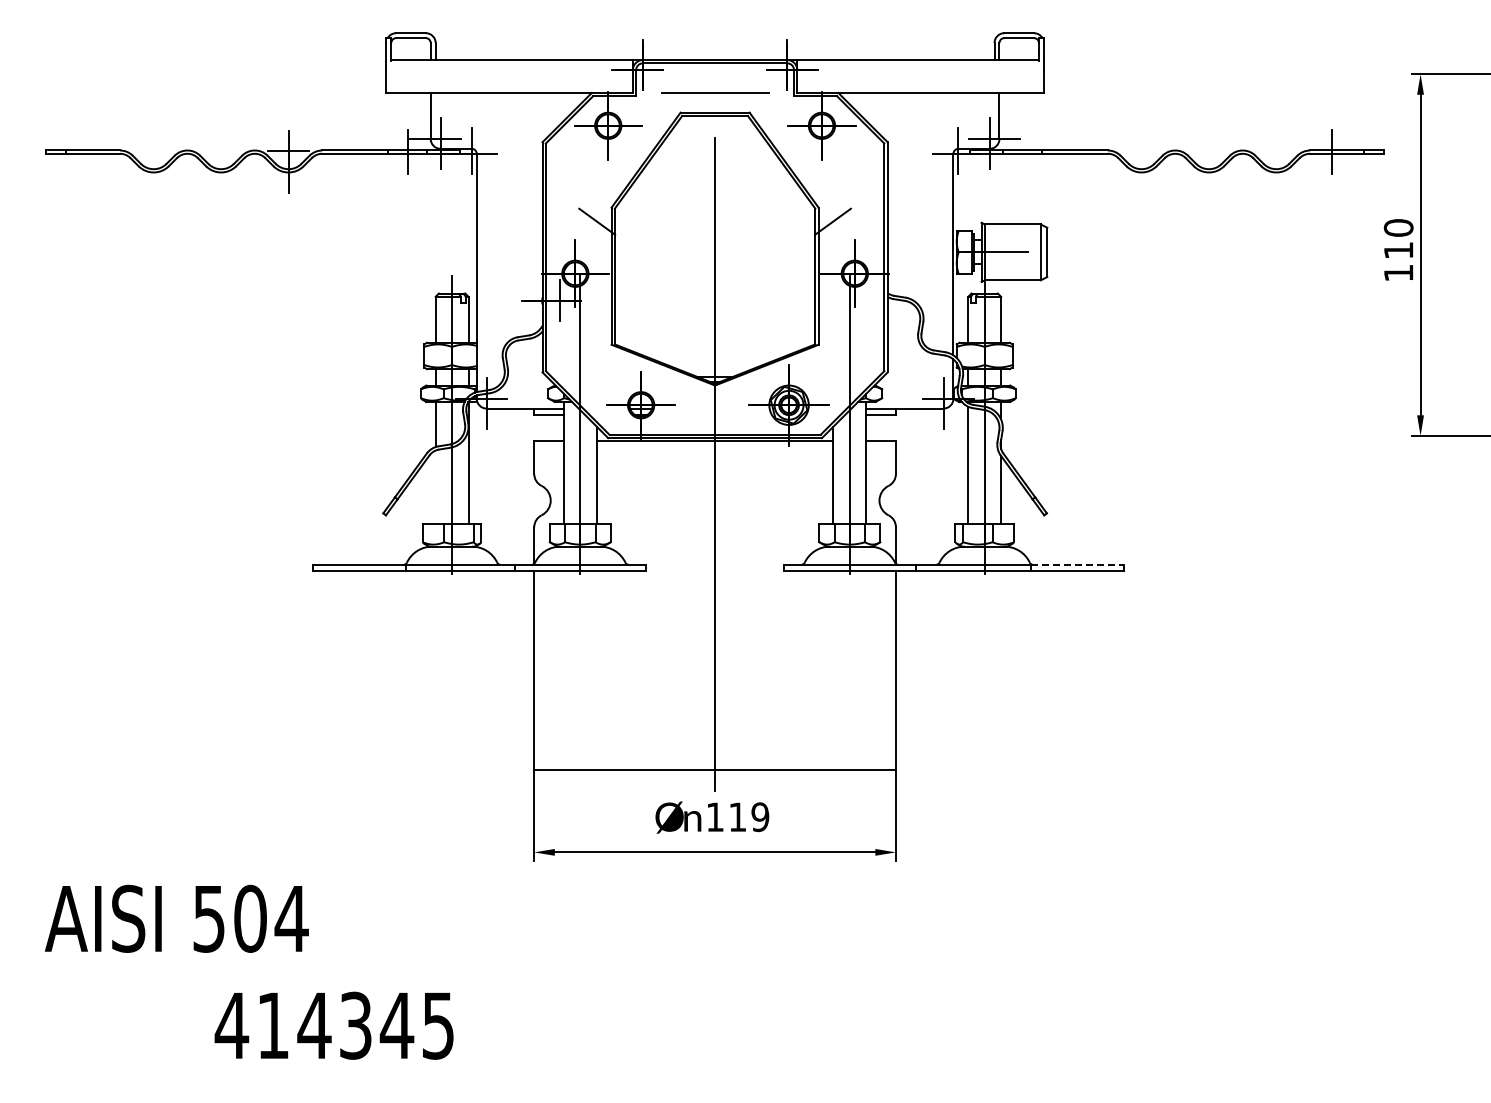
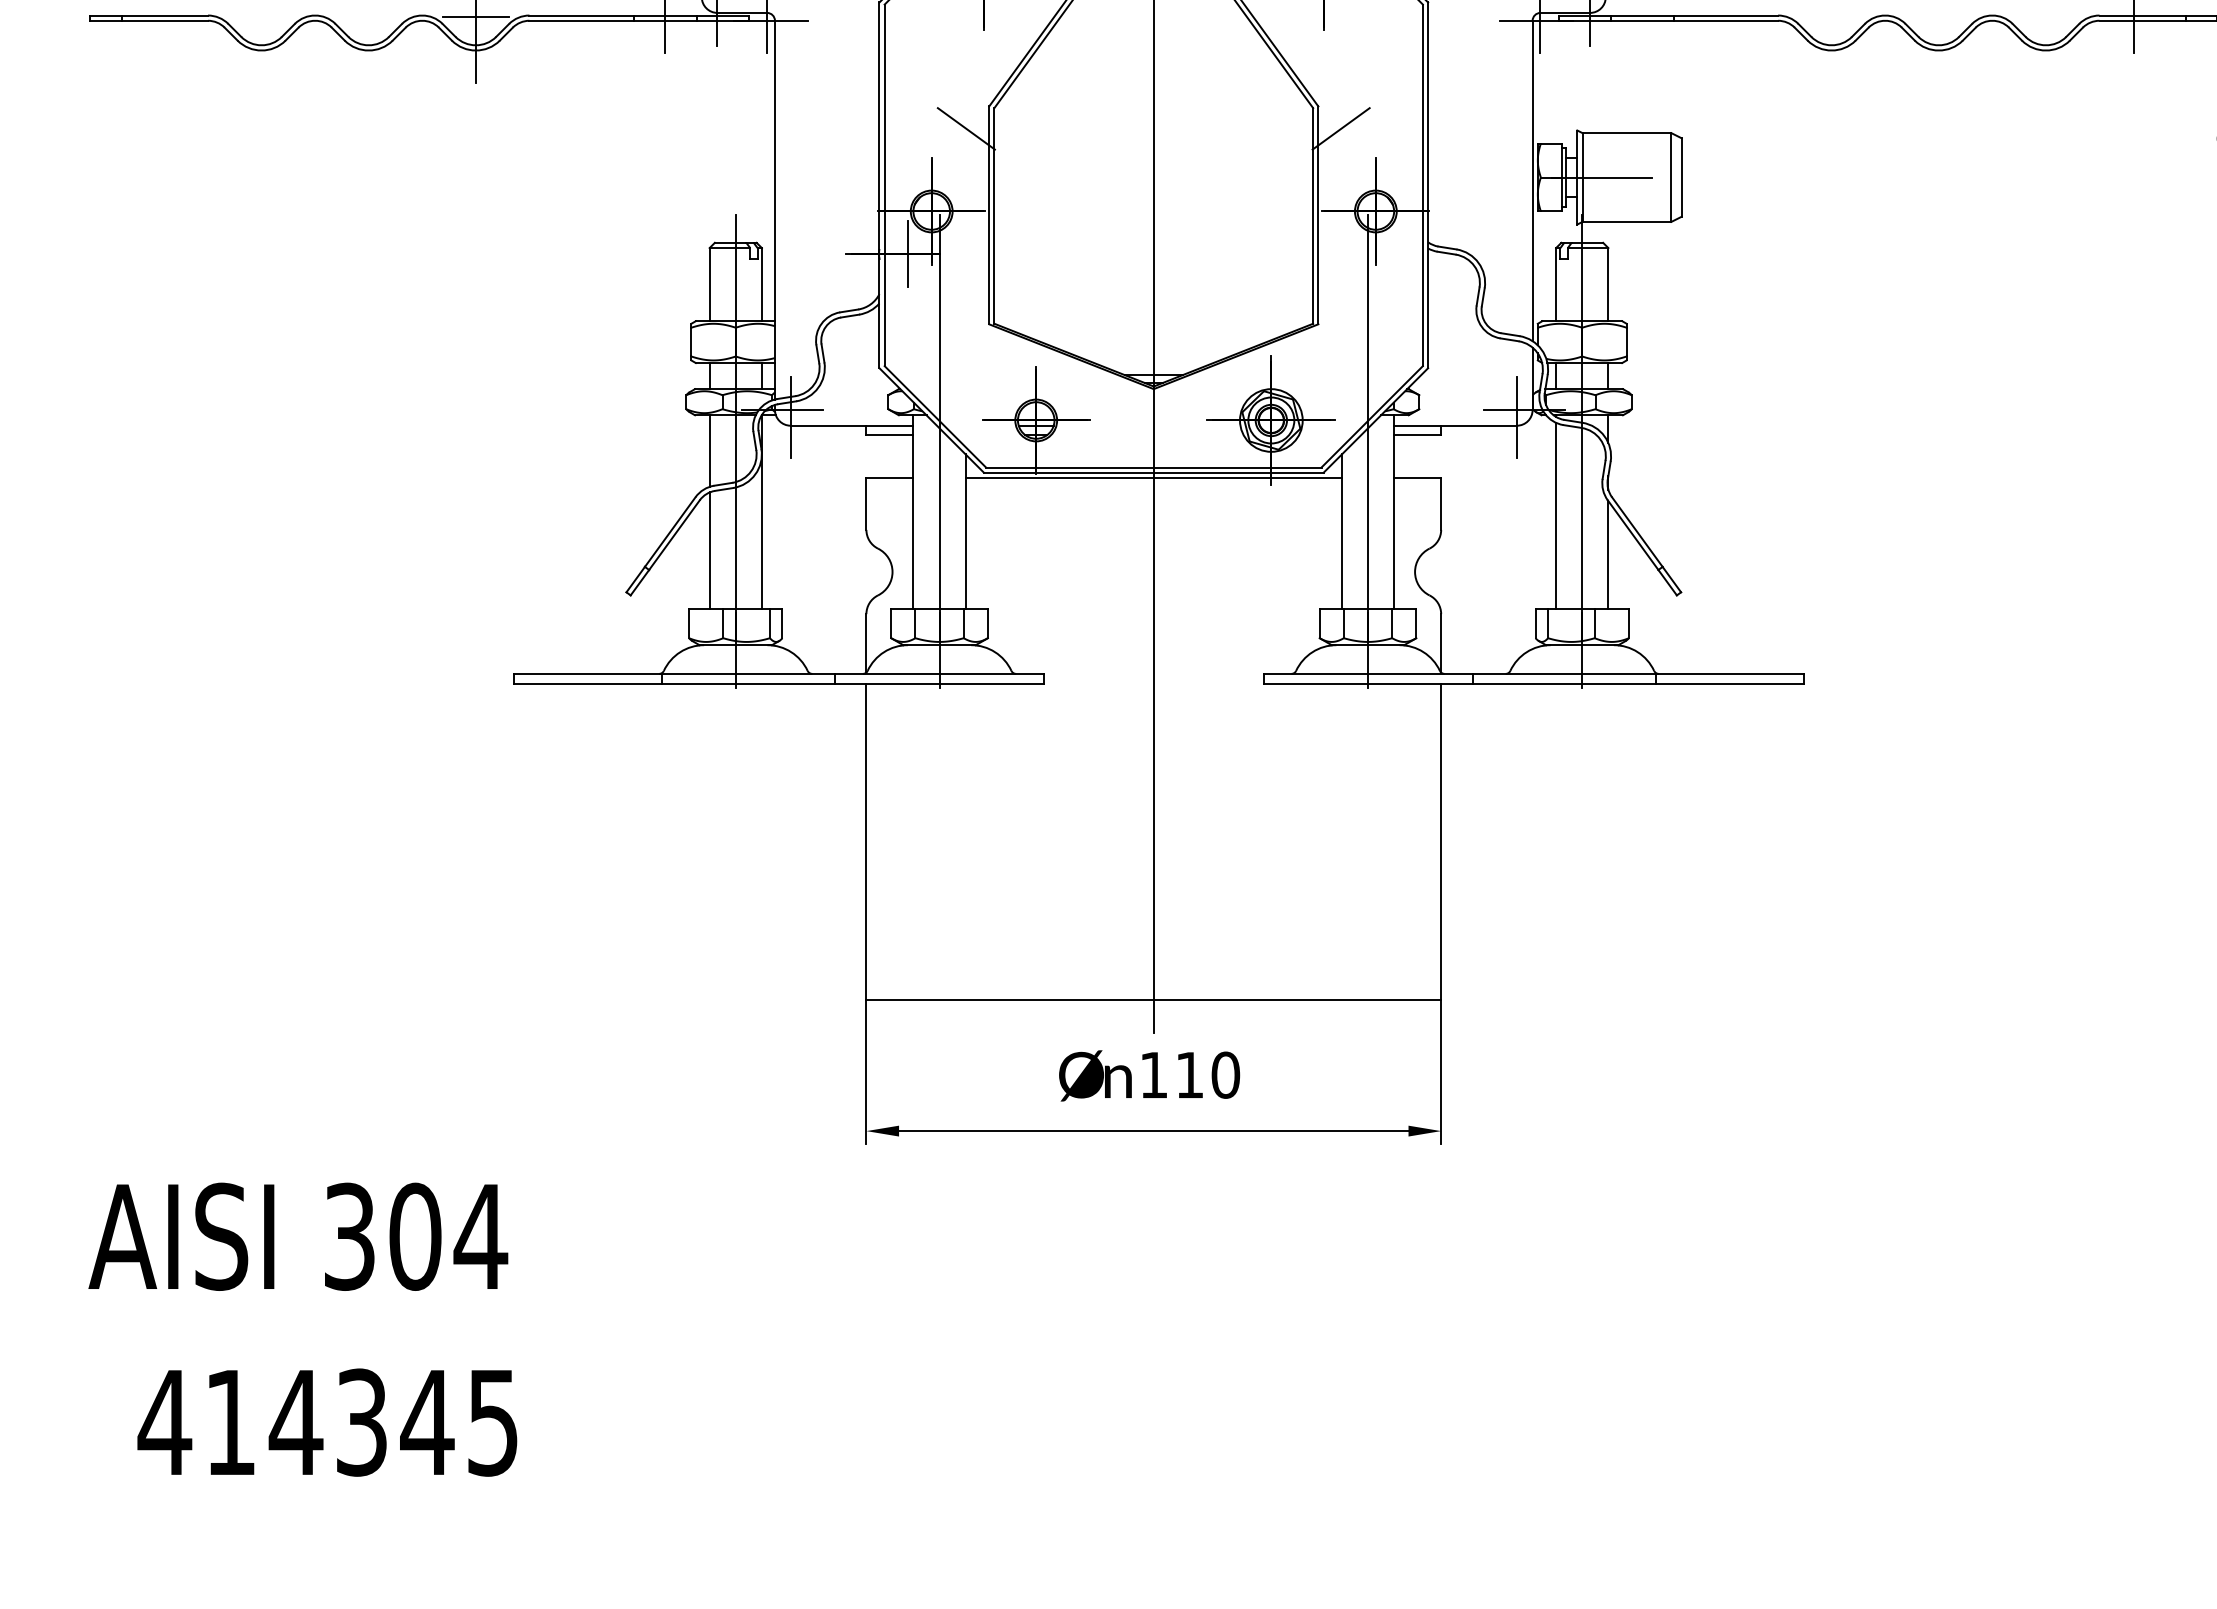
line: (435, 486) -> (709, 549), added
line: (1078, 564) -> (1731, 673), dashed -> solid
text: (760, 817) -> (1225, 1075), 119 -> 110
text: (209, 918) -> (350, 1236), 504 -> 304
text: (333, 1025) -> (326, 1422), moved

